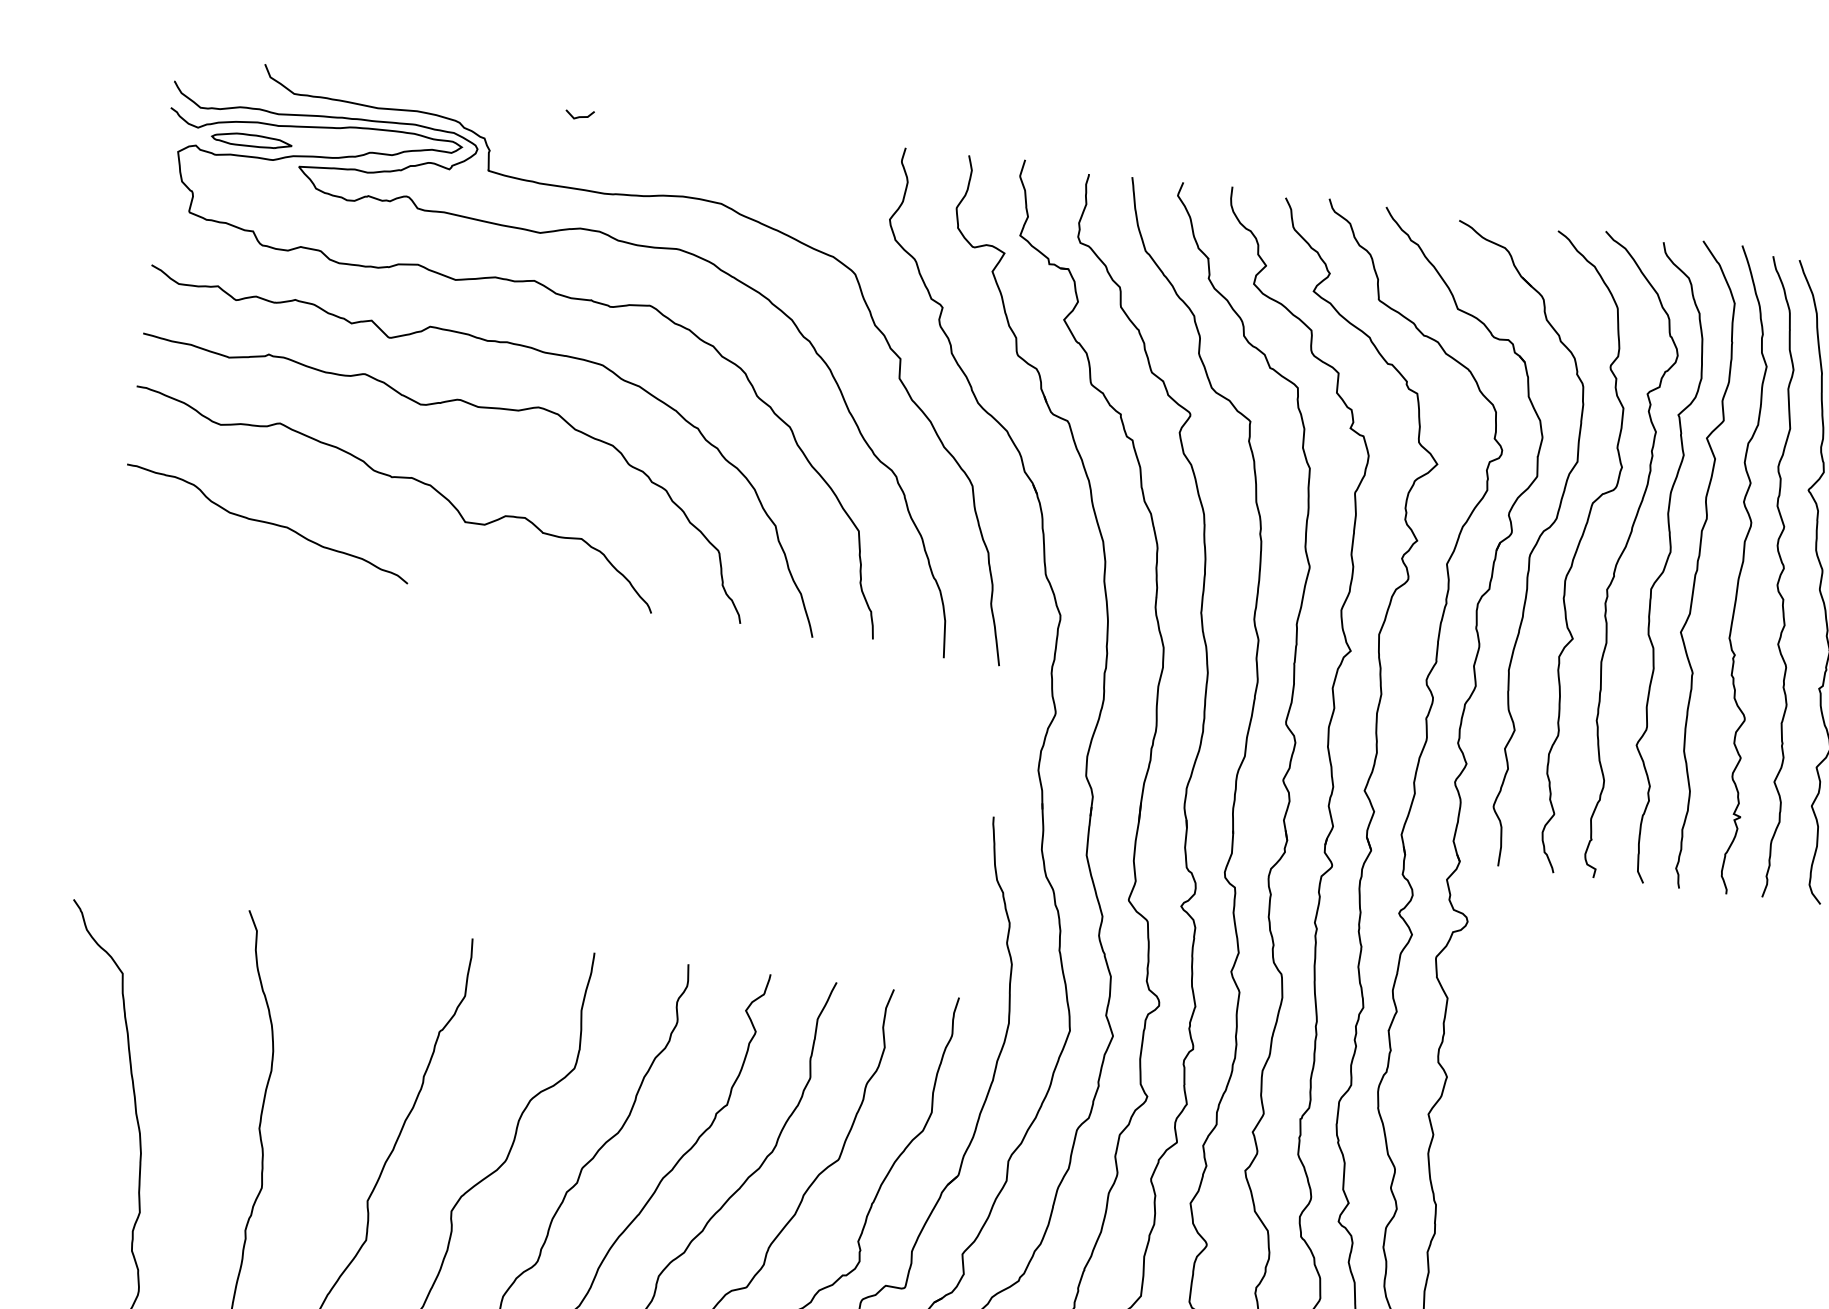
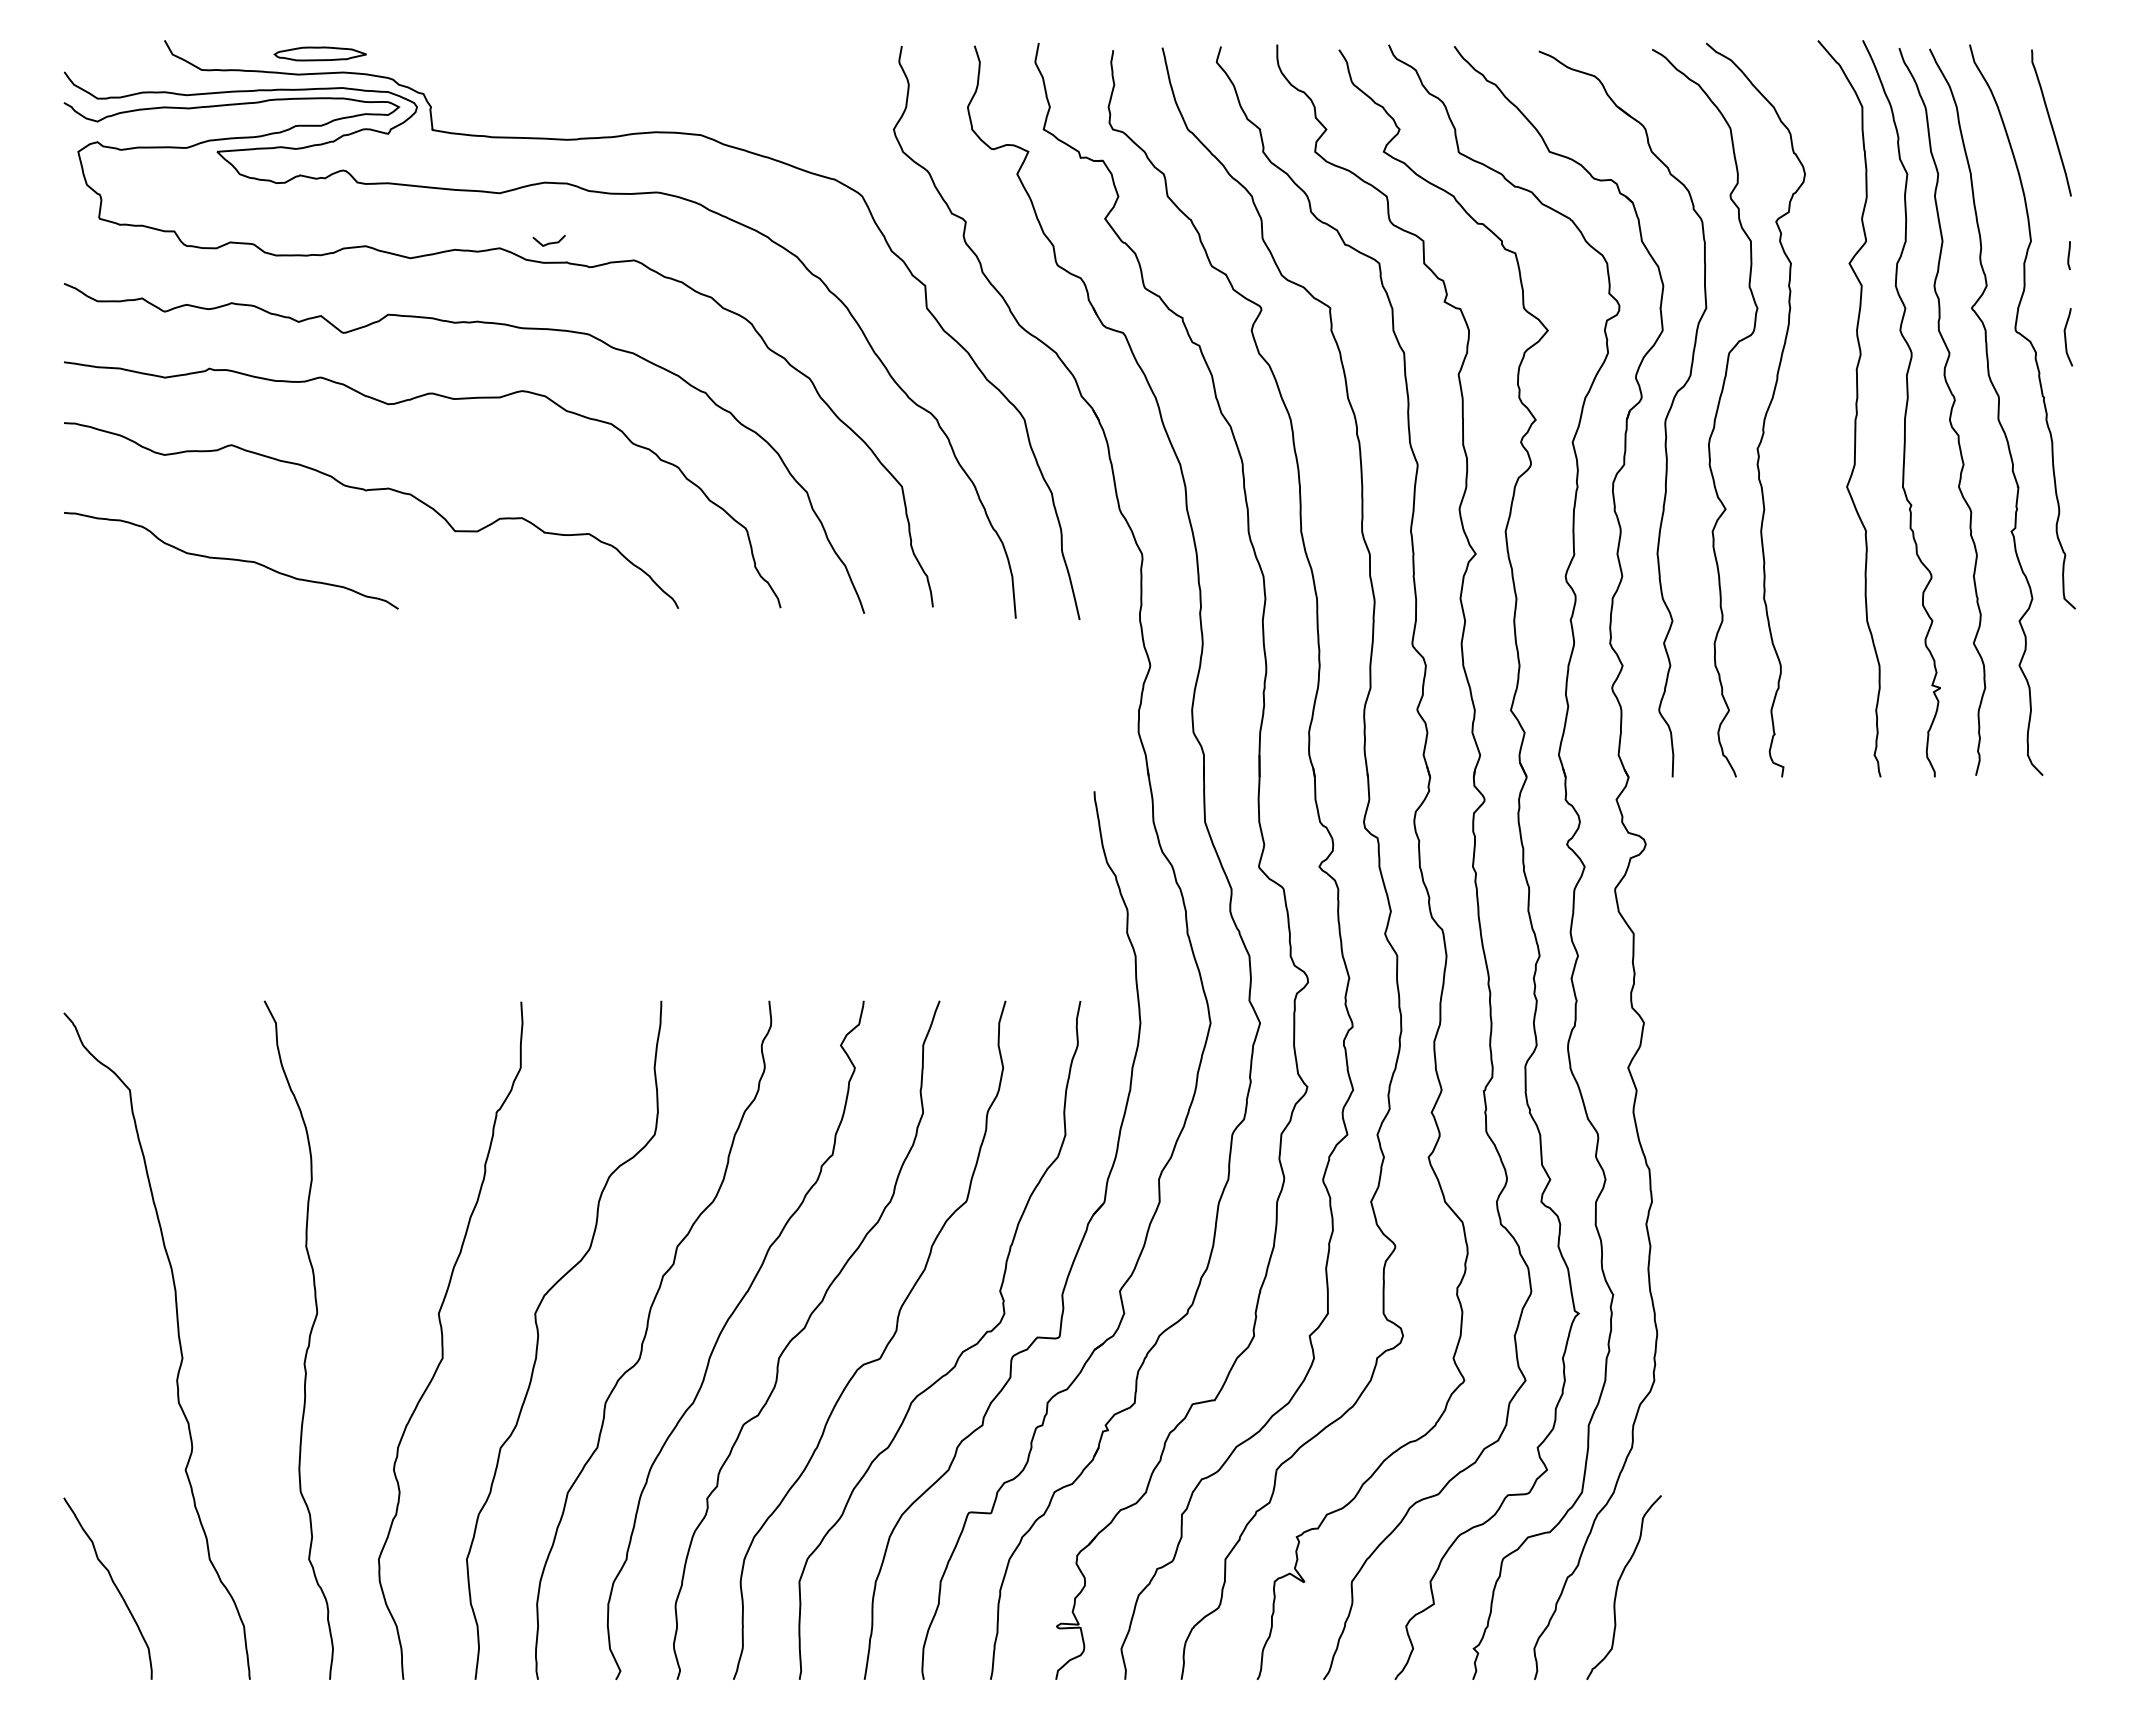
line: (579, 116) -> (548, 242), moved
part: (251, 140) -> (319, 53), moved
curve: (1663, 568) -> (1818, 416), removed

